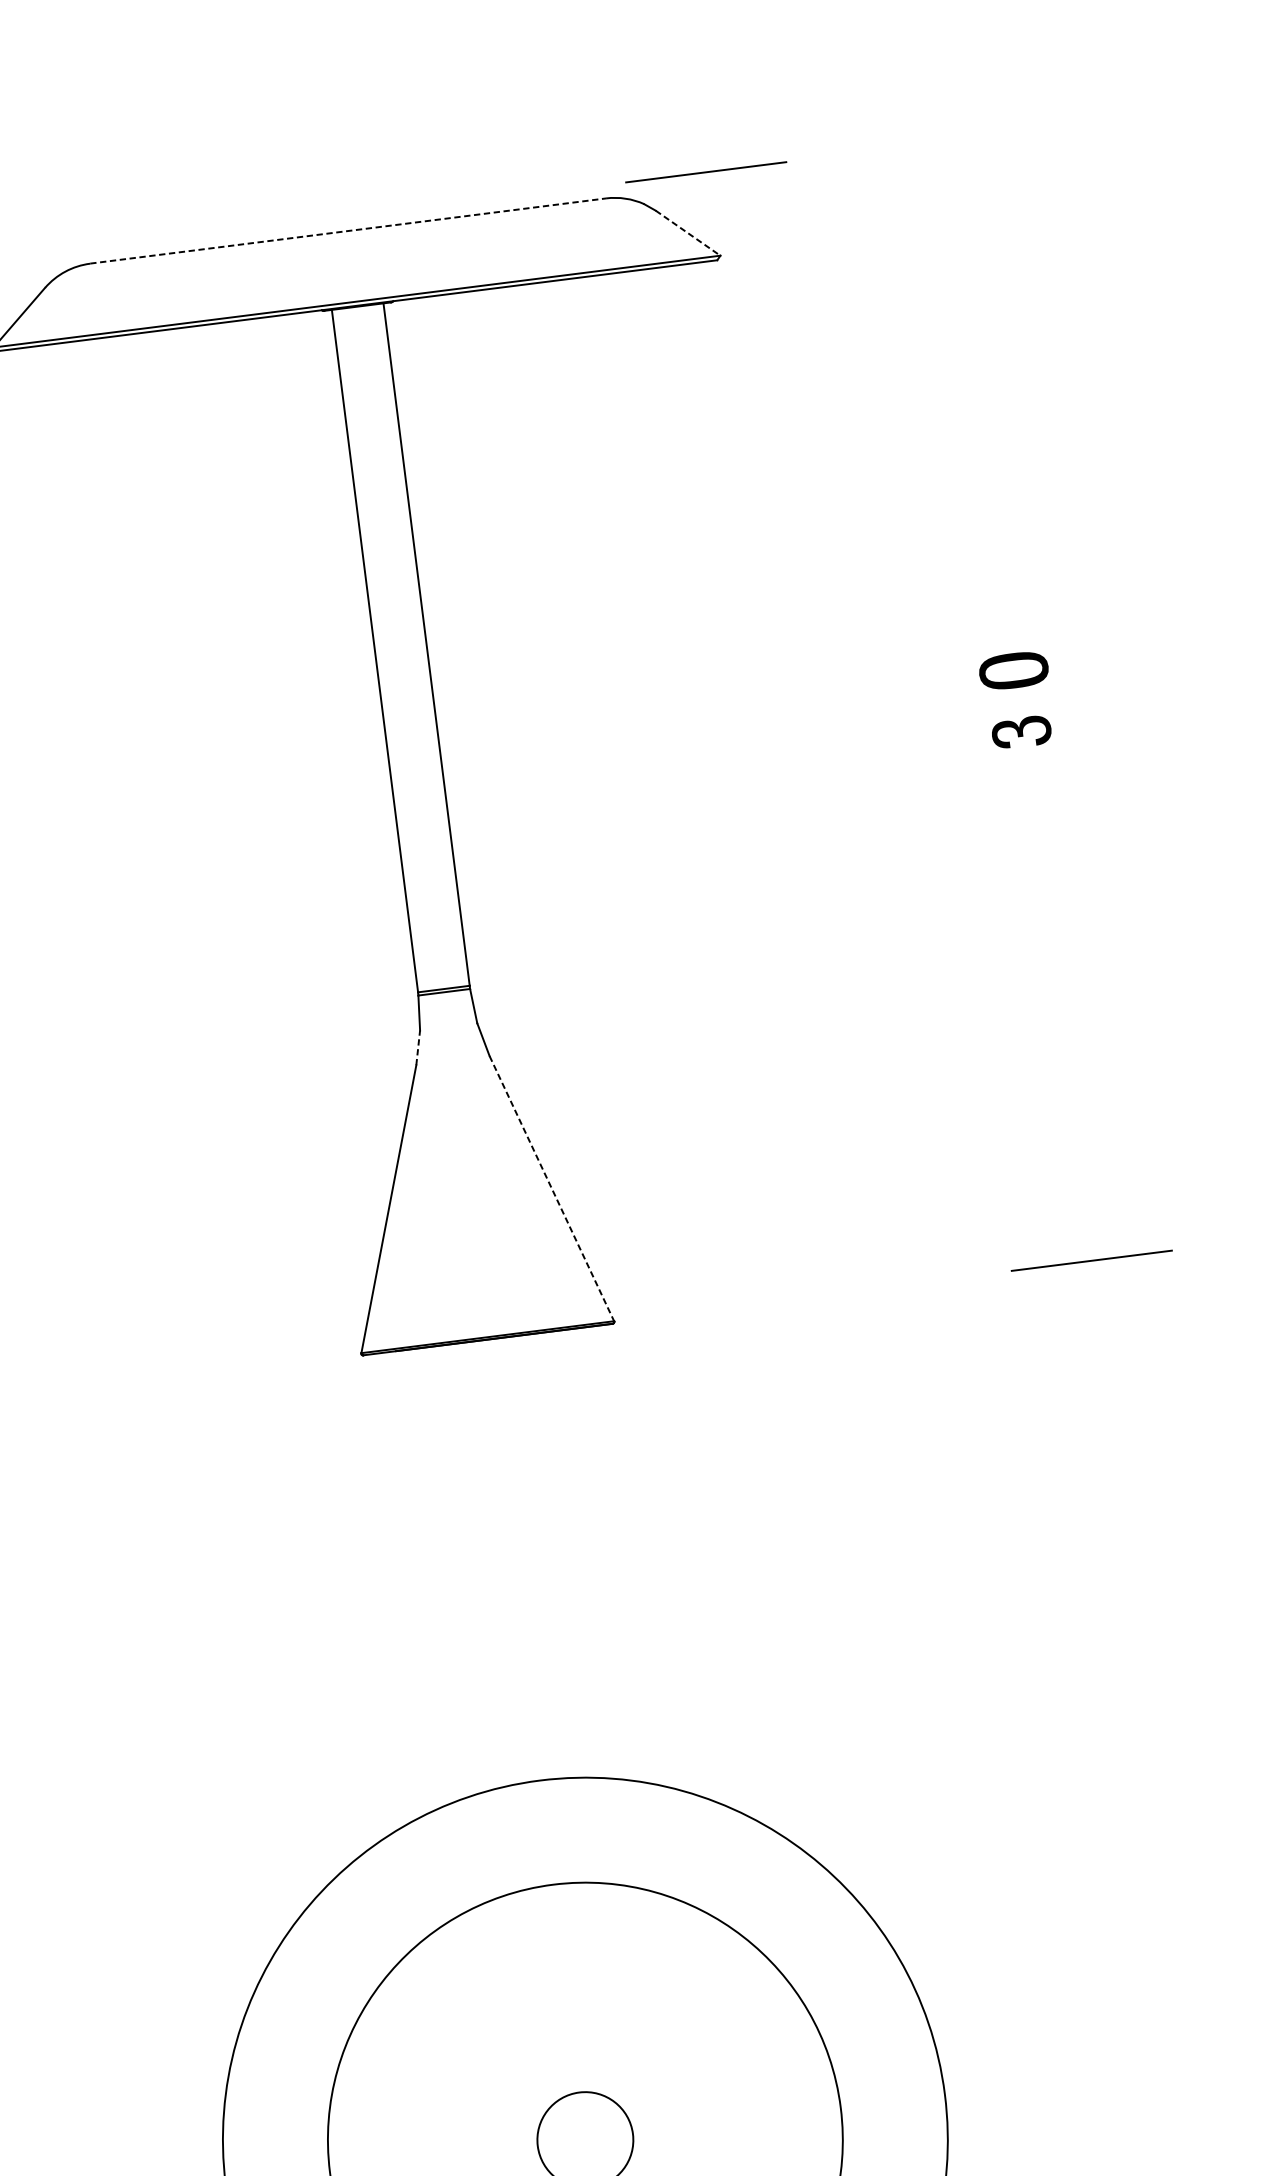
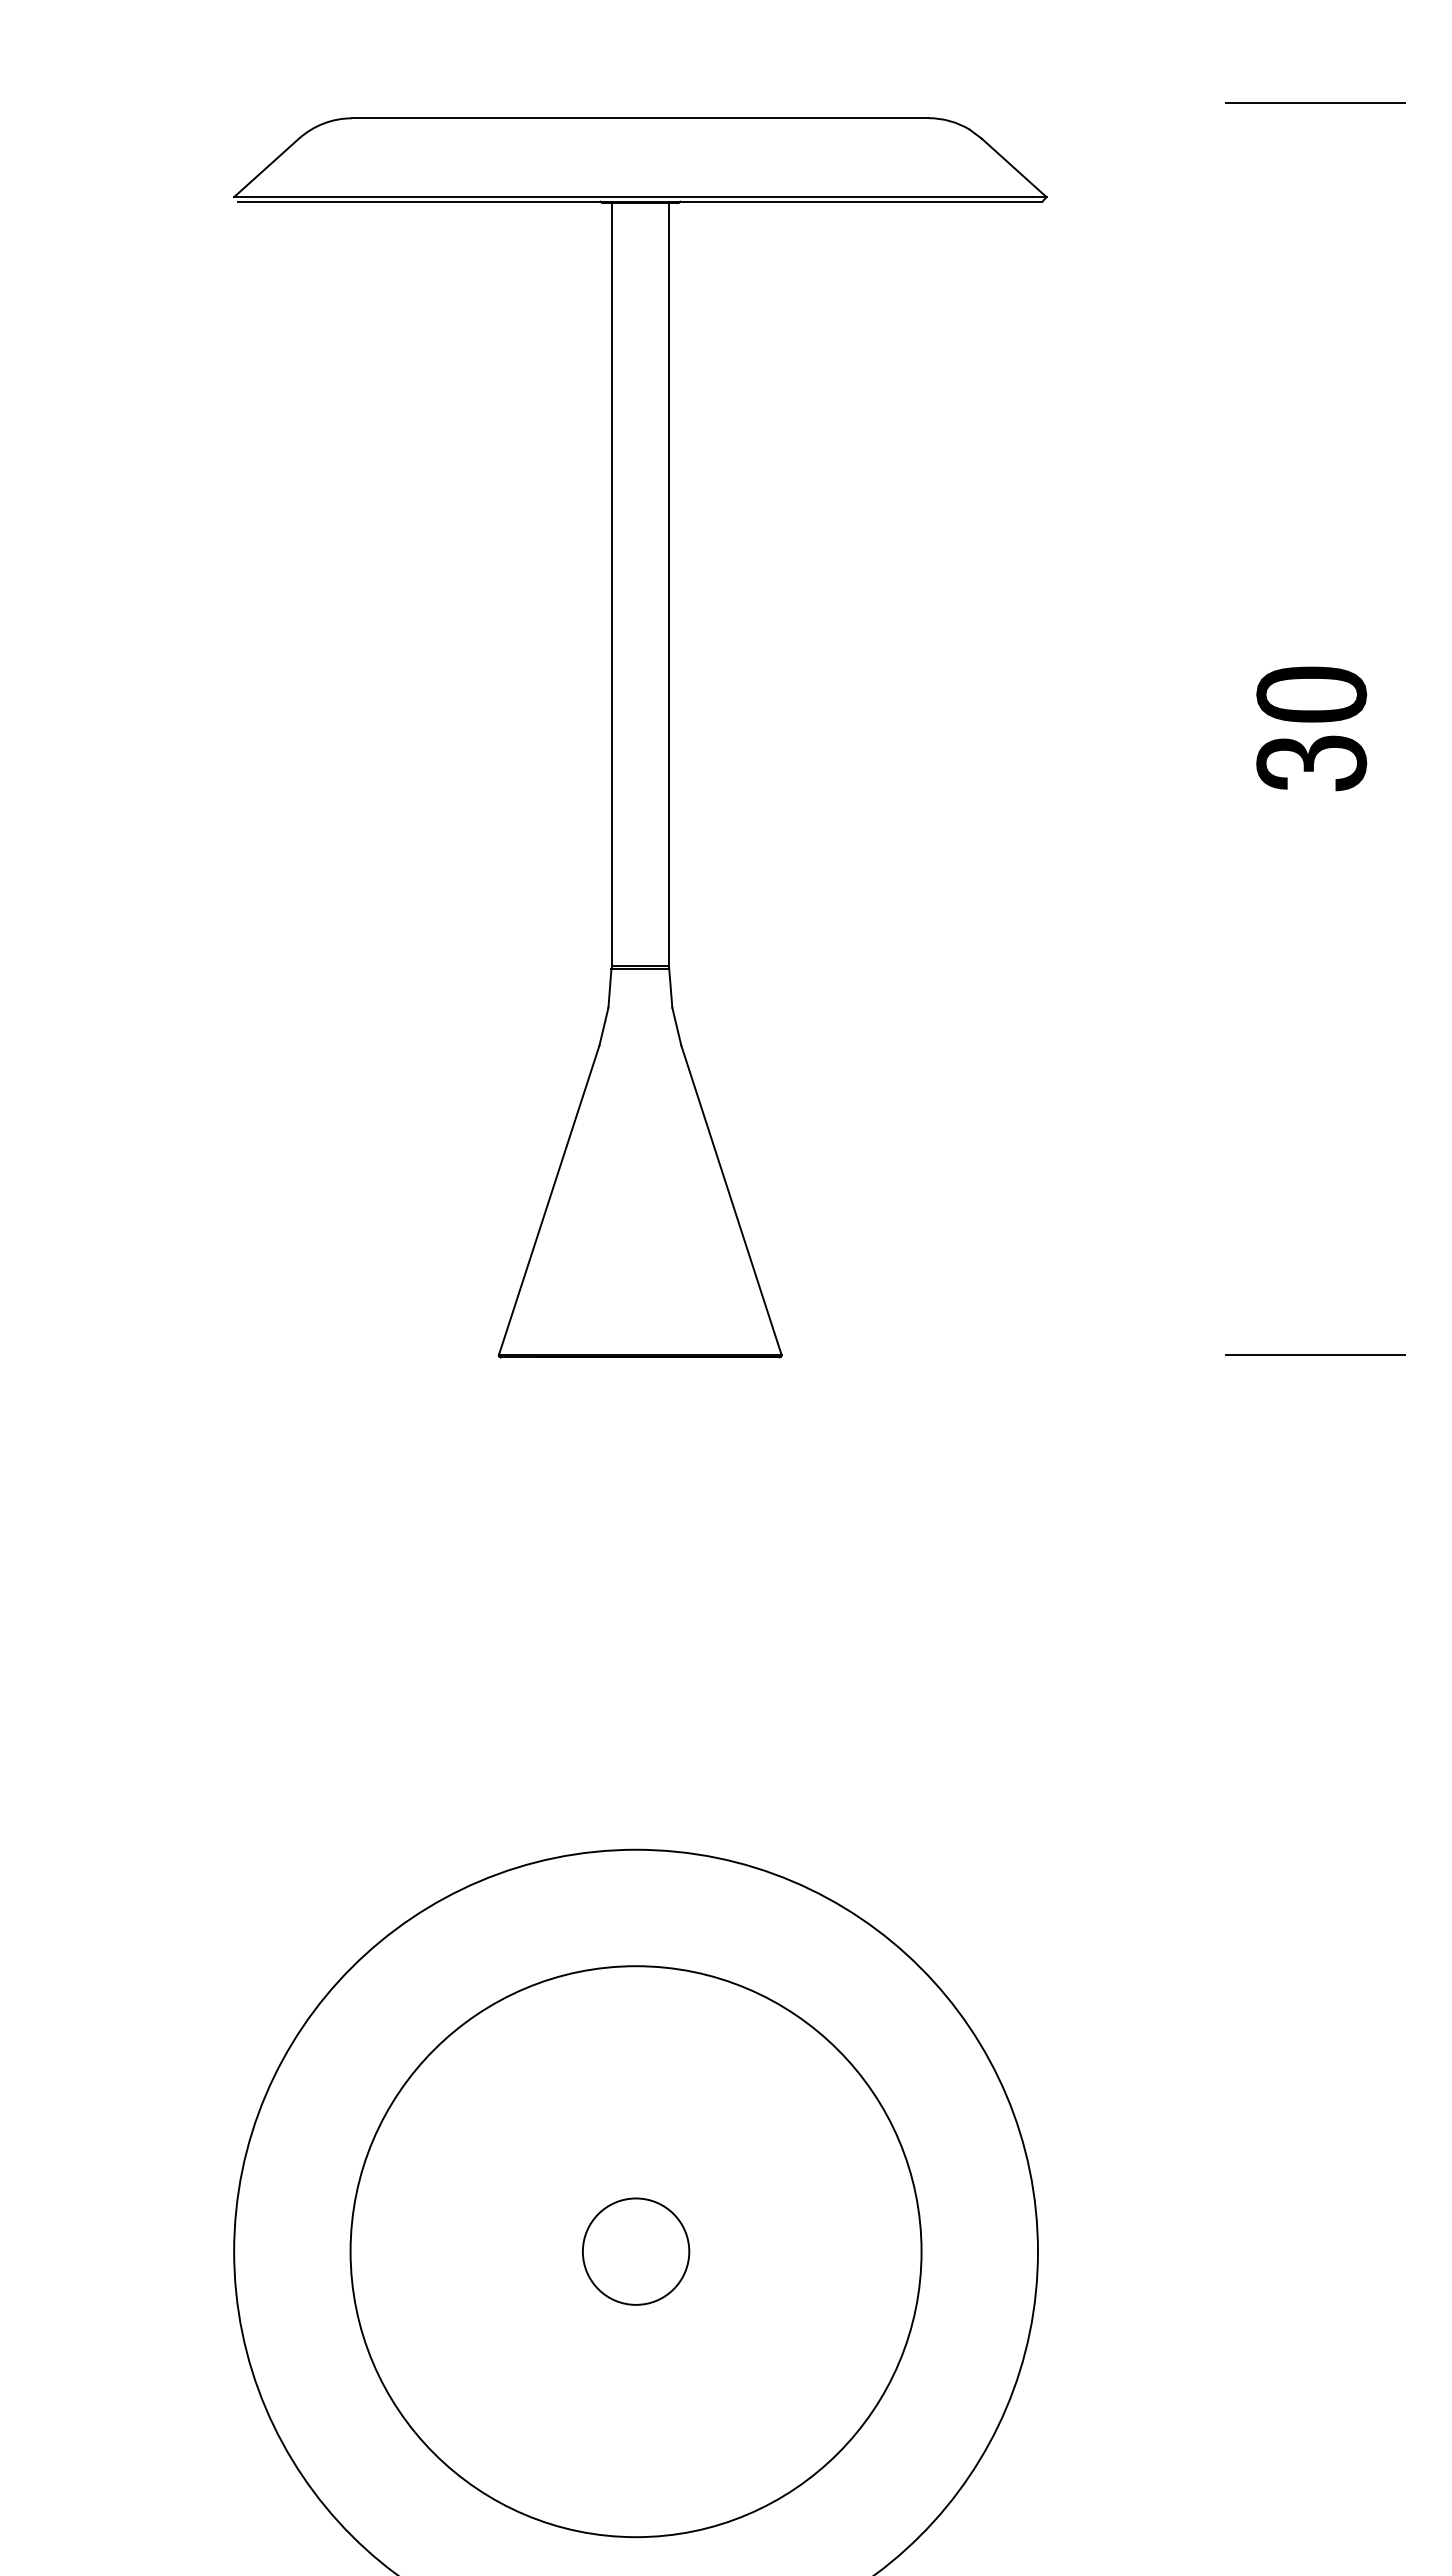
line: (706, 171) -> (1315, 102), moved
line: (348, 231) -> (640, 118), dashed -> solid
line: (688, 232) -> (1014, 167), dashed -> solid
part: (1013, 670) -> (1311, 694), size x1.43
part: (1021, 732) -> (1311, 763), size x1.67
line: (418, 1047) -> (604, 1026), dashed -> solid
line: (551, 1188) -> (731, 1200), dashed -> solid

